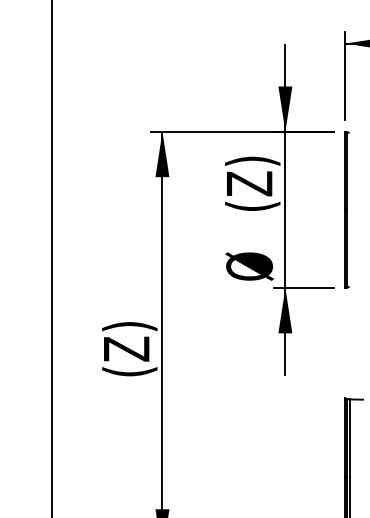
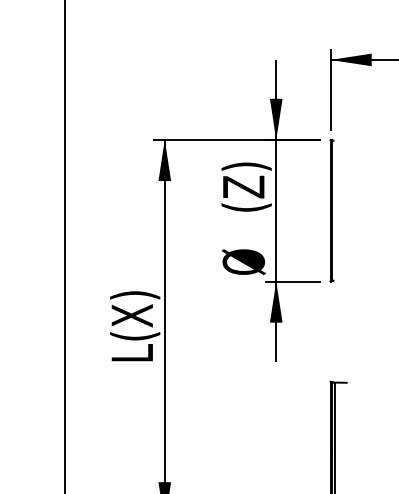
text: (130, 337) -> (135, 326), (Z) -> L(X)

